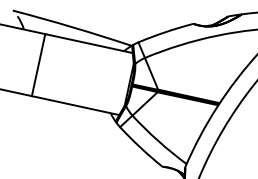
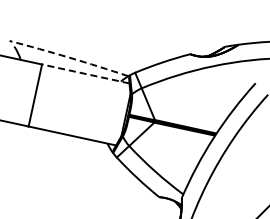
arc: (72, 27) -> (69, 57), solid -> dashed
line: (88, 43) -> (85, 73), solid -> dashed

